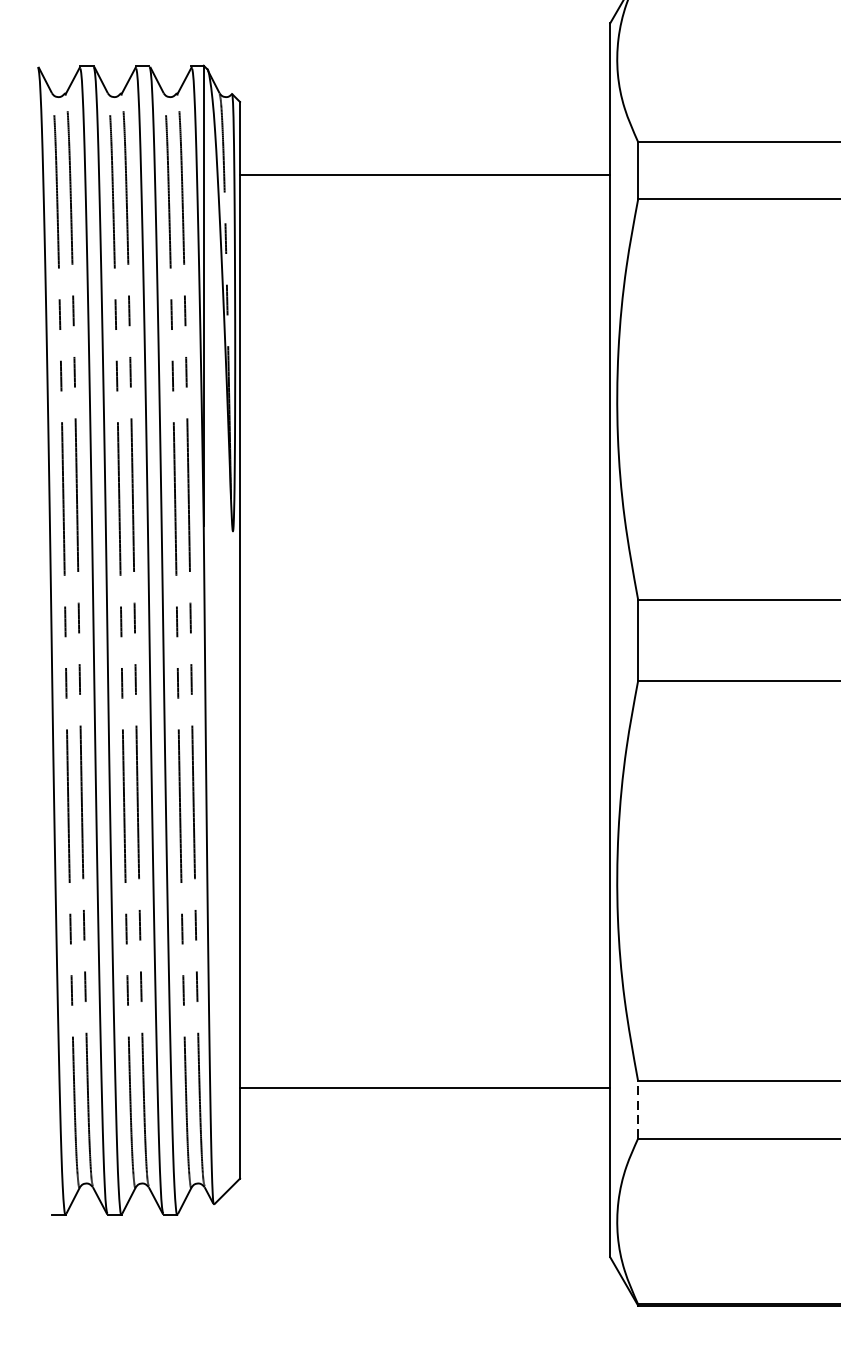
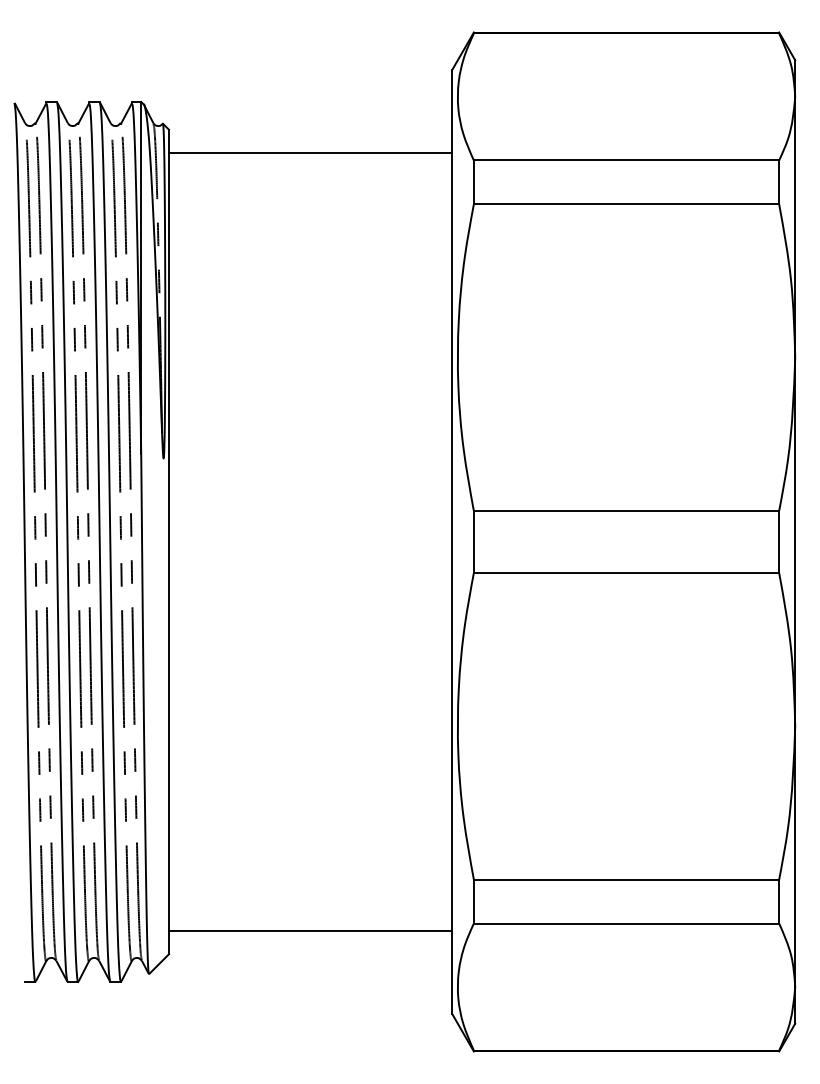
line: (424, 174) -> (310, 152), moved
line: (424, 1088) -> (310, 931), moved
line: (637, 1109) -> (473, 901), dashed -> solid

